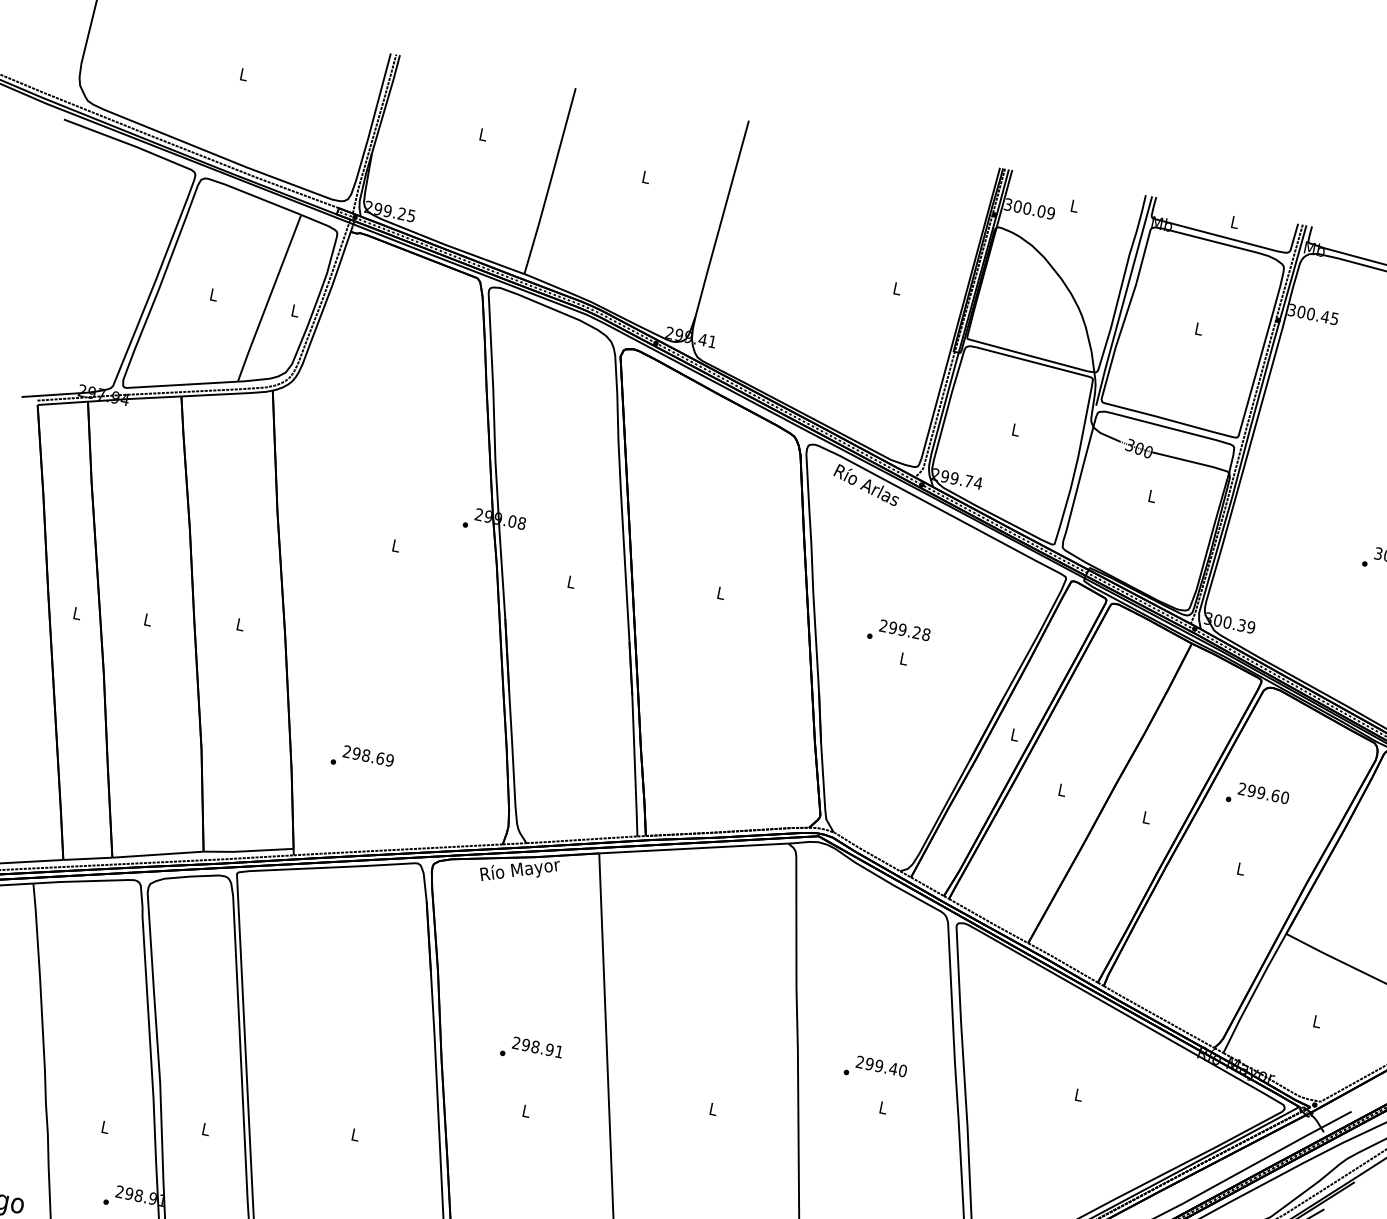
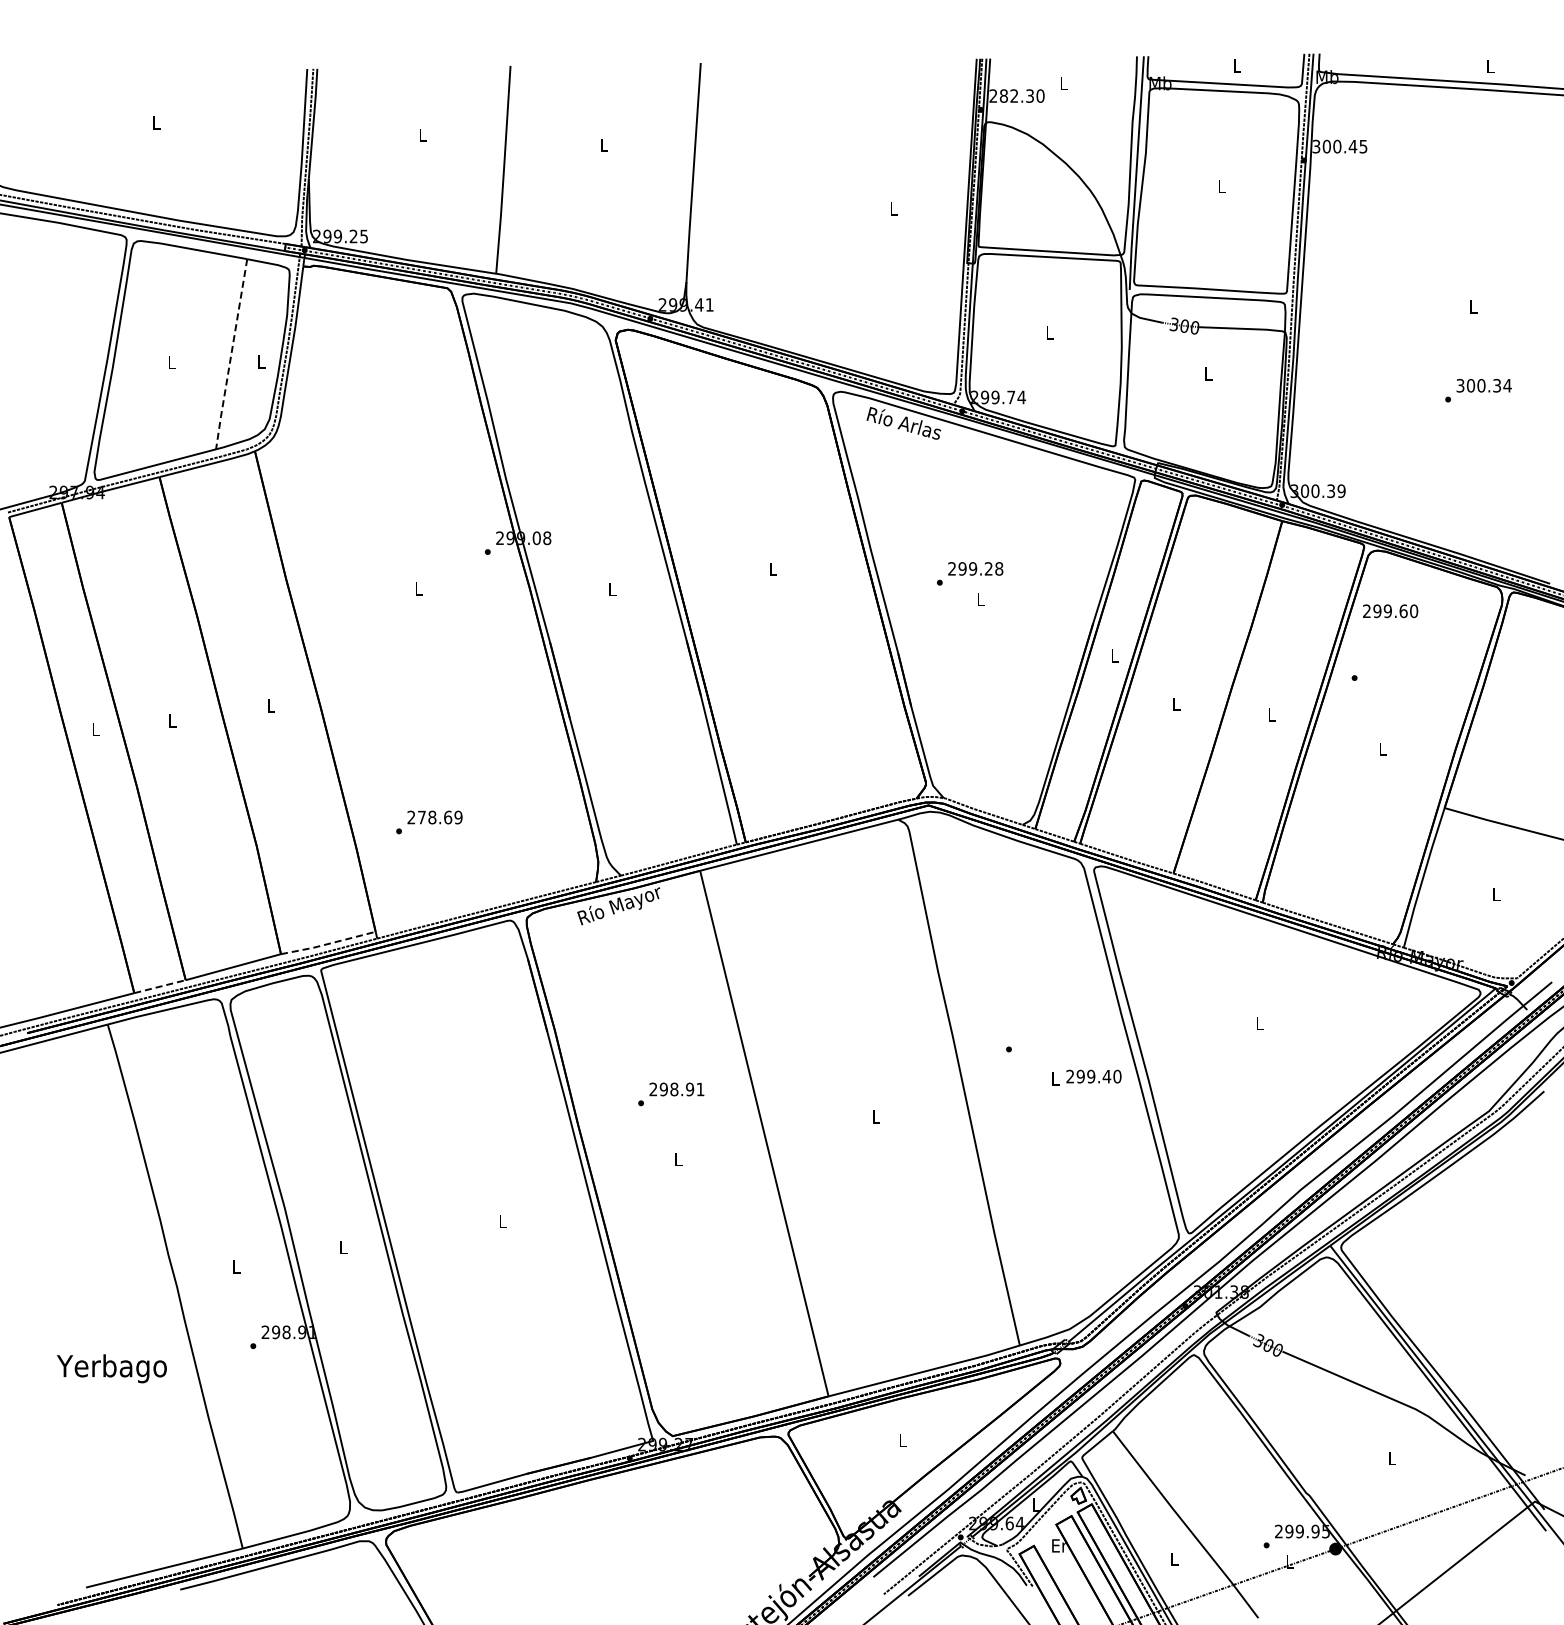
text: (1029, 208) -> (1016, 95), 300.09 -> 282.30
line: (269, 299) -> (231, 355), solid -> dashed
text: (356, 753) -> (421, 817), 298.69 -> 278.69
text: (1263, 793) -> (1390, 611), moved
line: (248, 850) -> (328, 943), solid -> dashed
line: (88, 858) -> (160, 986), solid -> dashed
text: (881, 1066) -> (1093, 1076), moved

